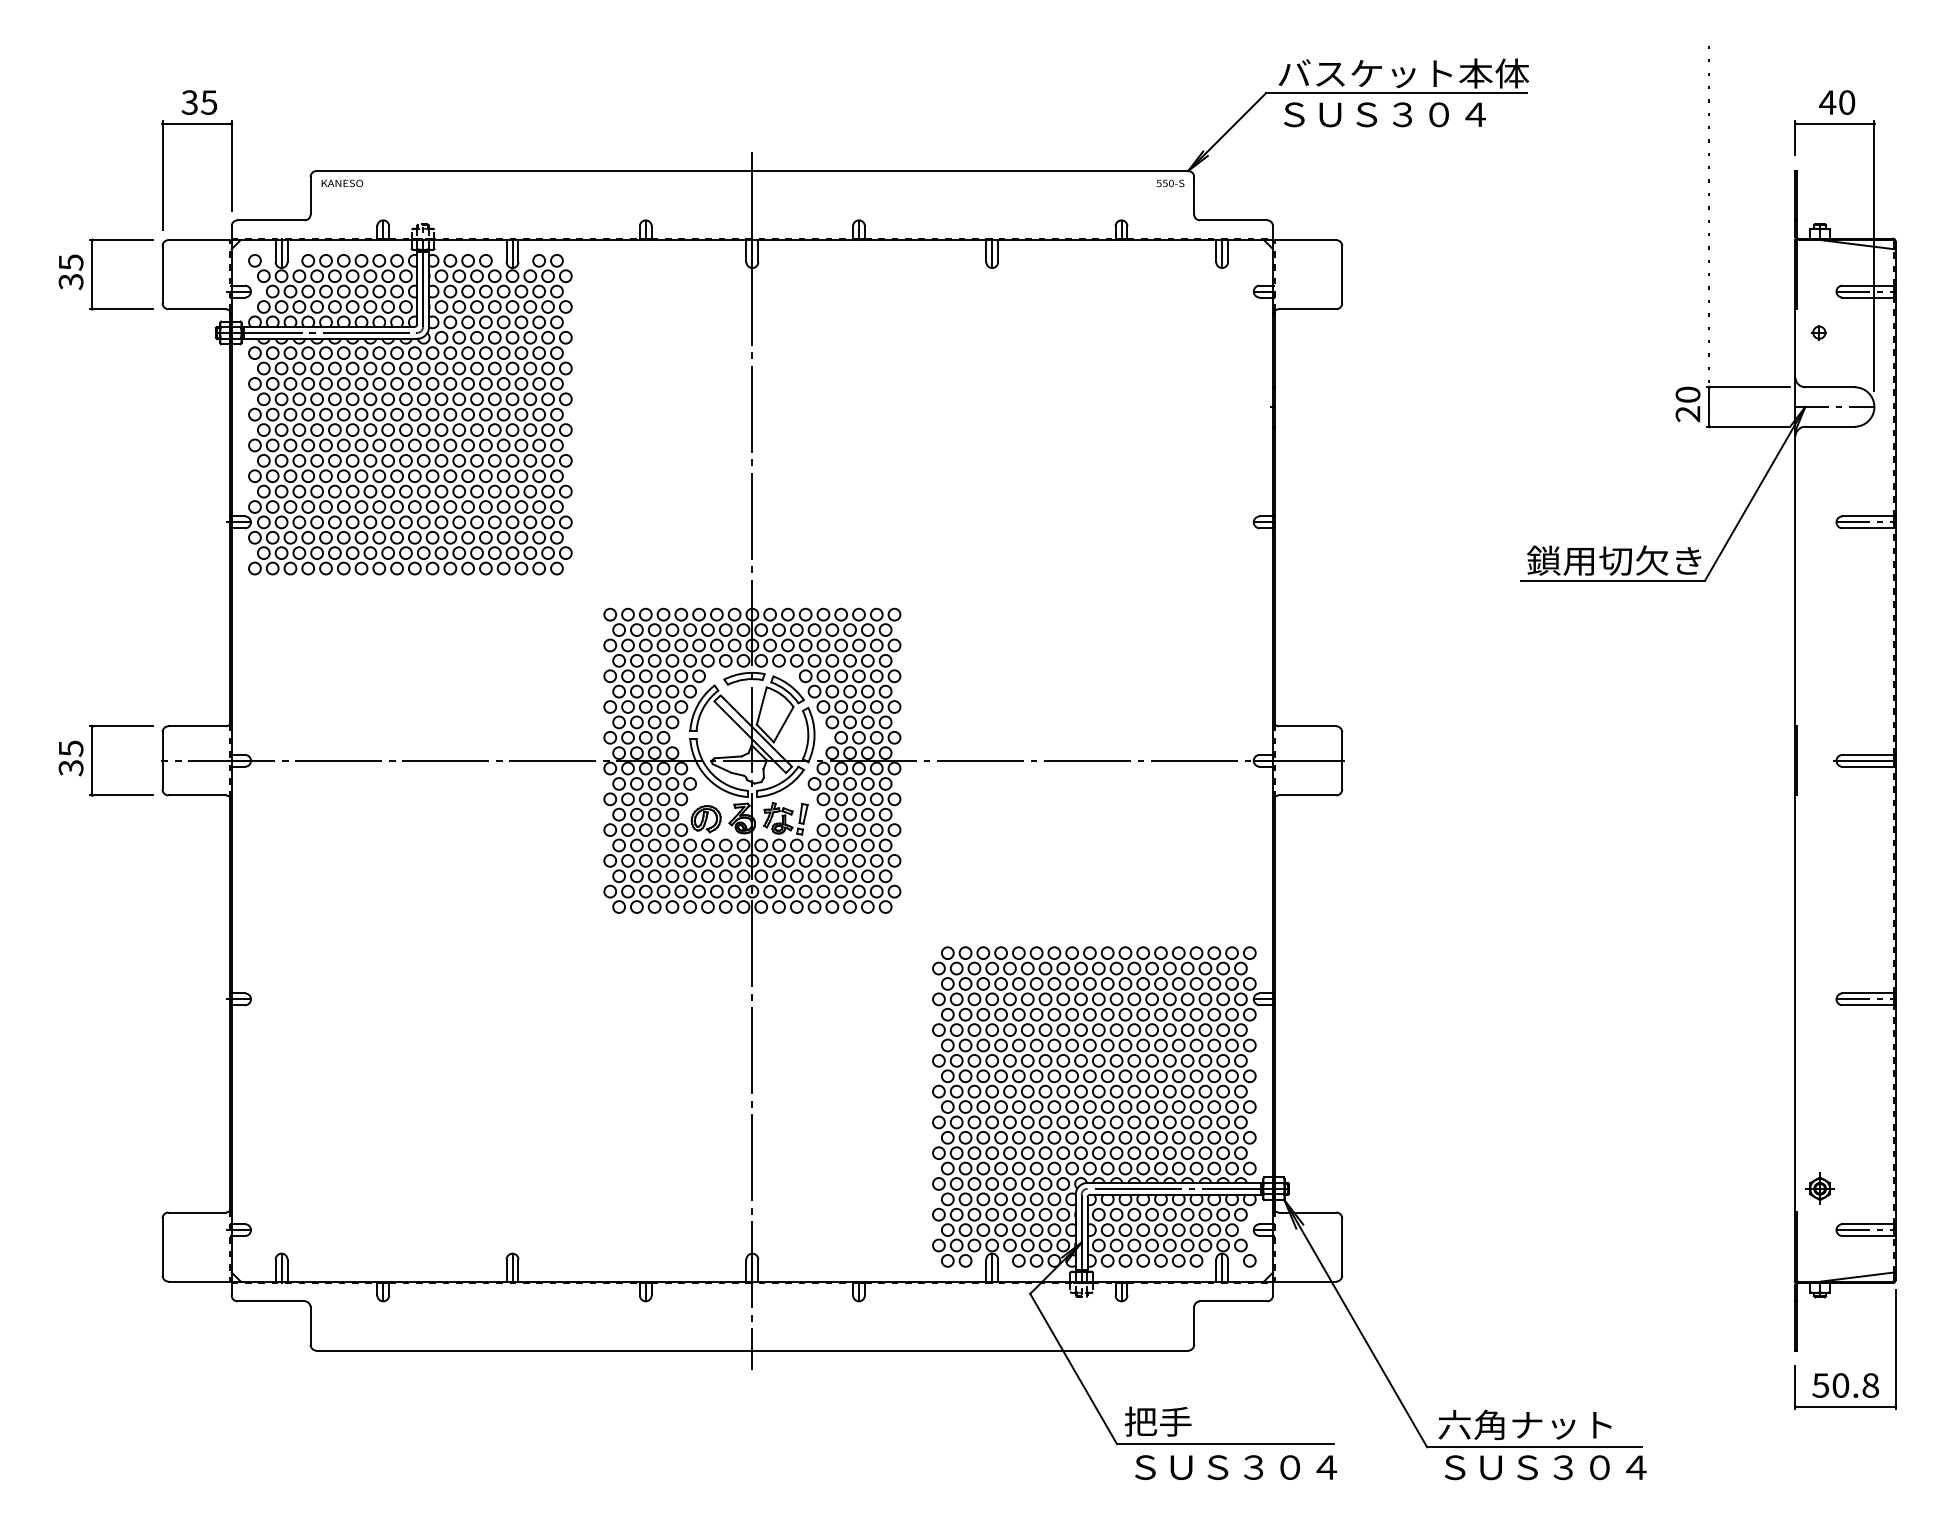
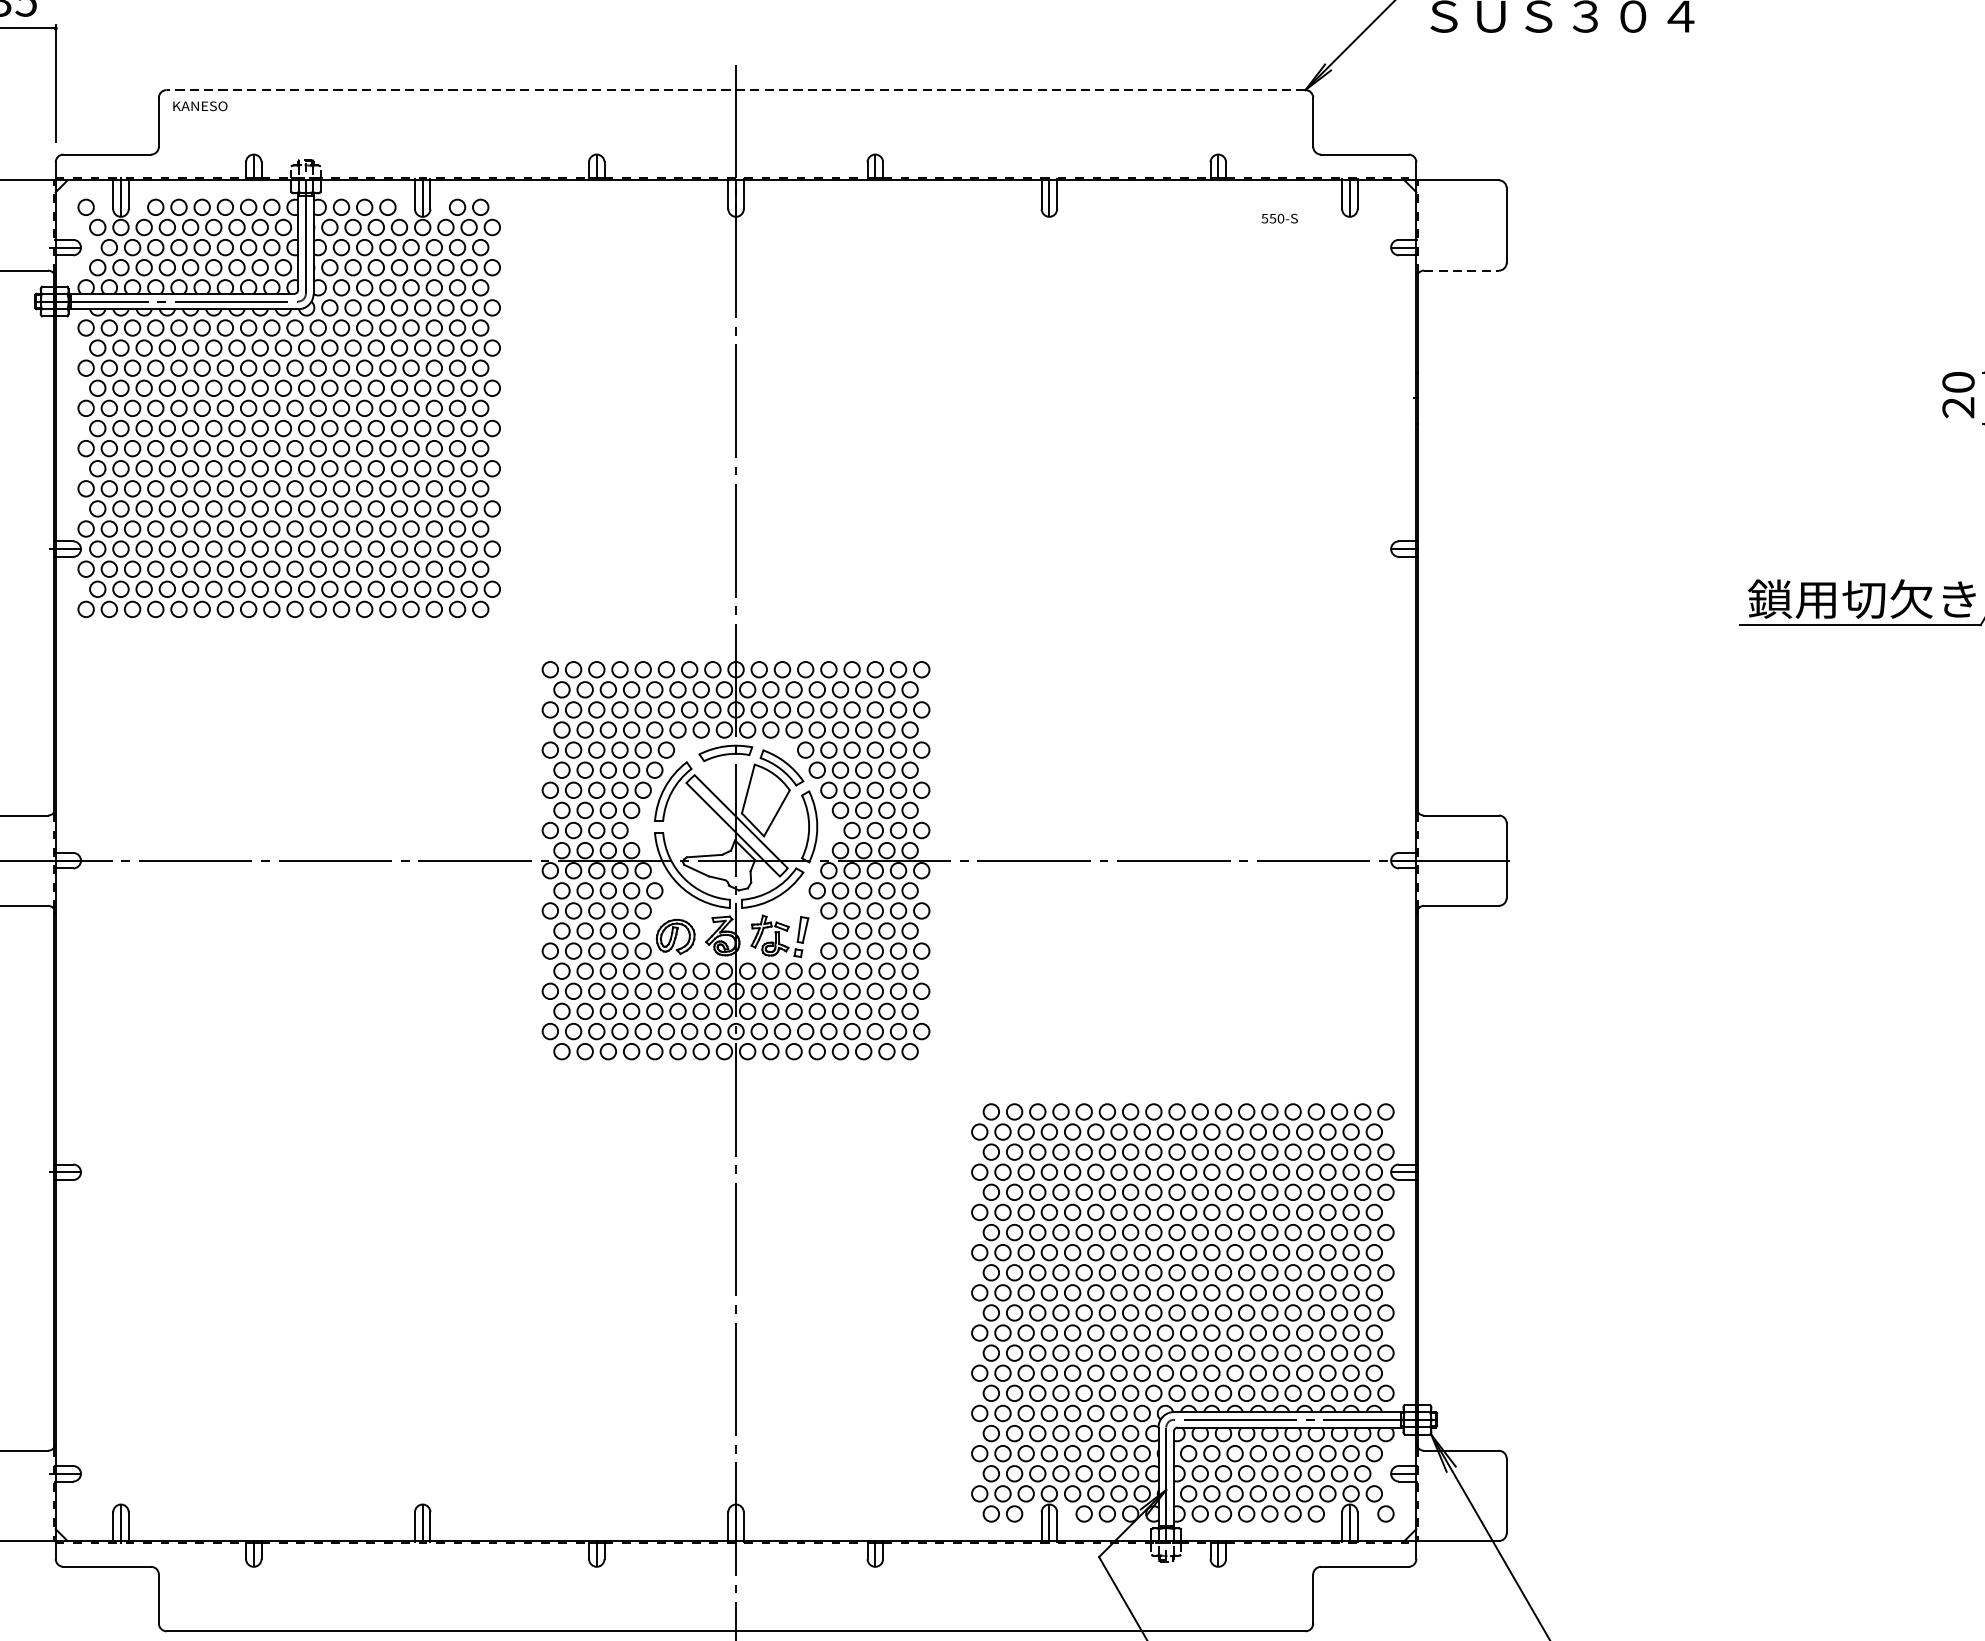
line: (752, 171) -> (736, 90), solid -> dashed
text: (1170, 183) -> (1279, 218), moved
line: (1307, 309) -> (1461, 270), solid -> dashed

